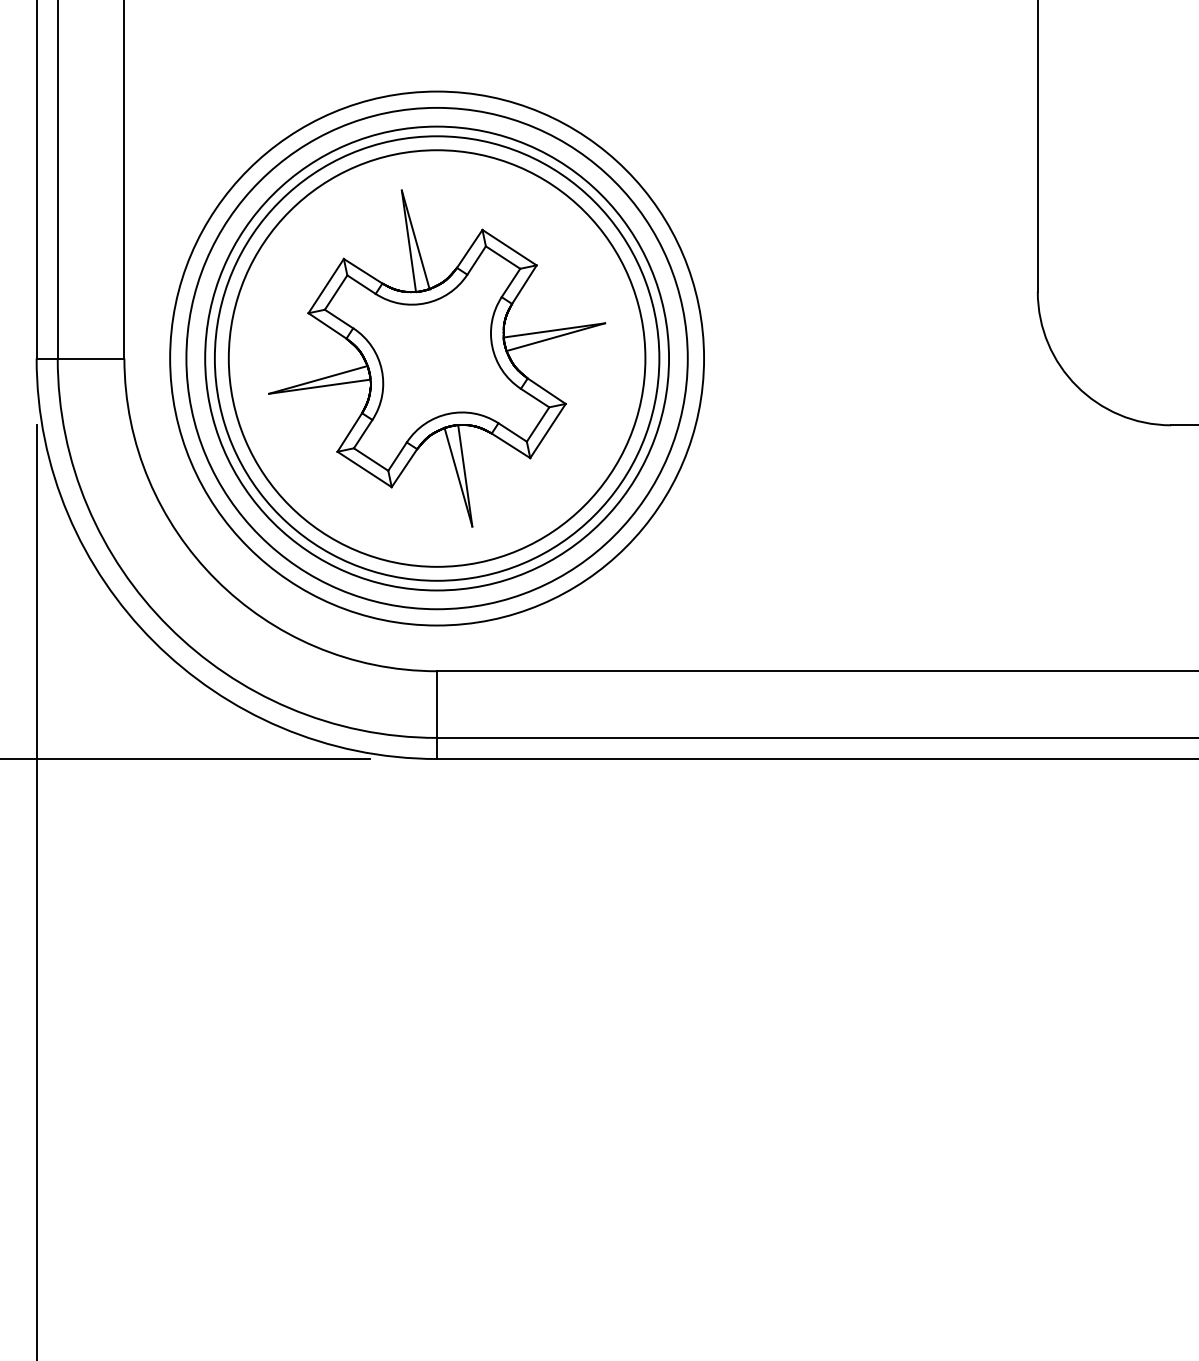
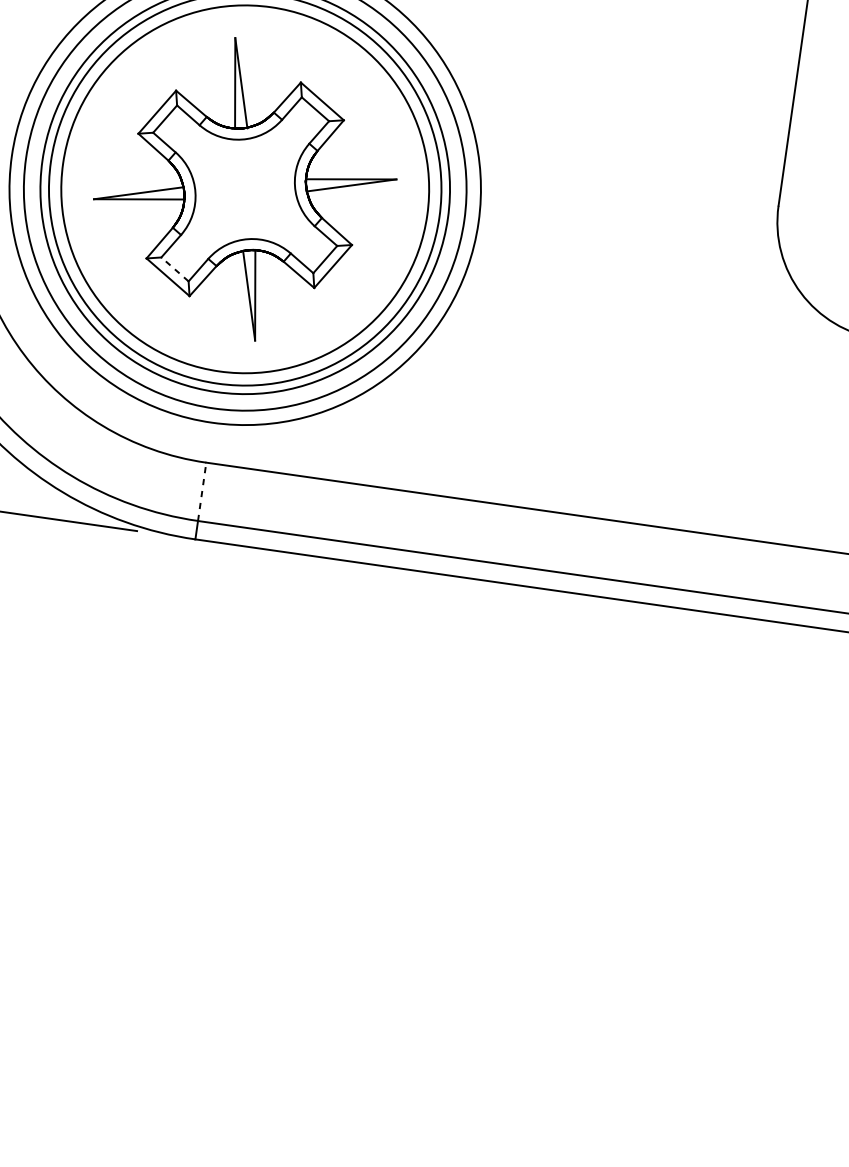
line: (371, 459) -> (175, 269), solid -> dashed
line: (437, 704) -> (202, 491), solid -> dashed

